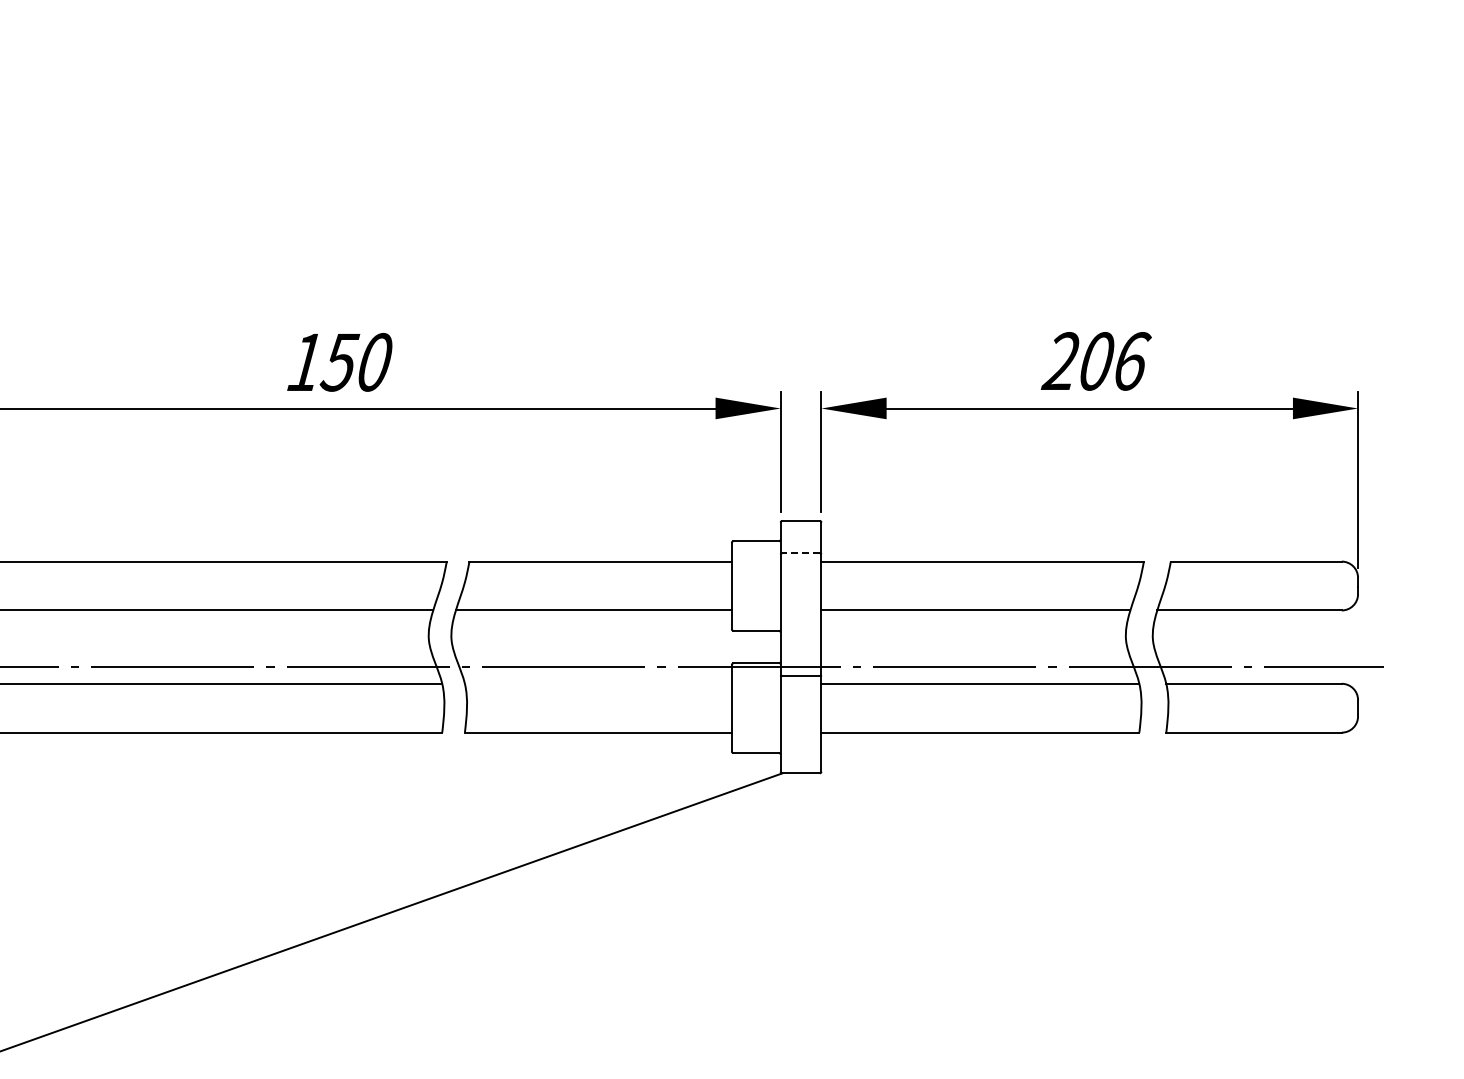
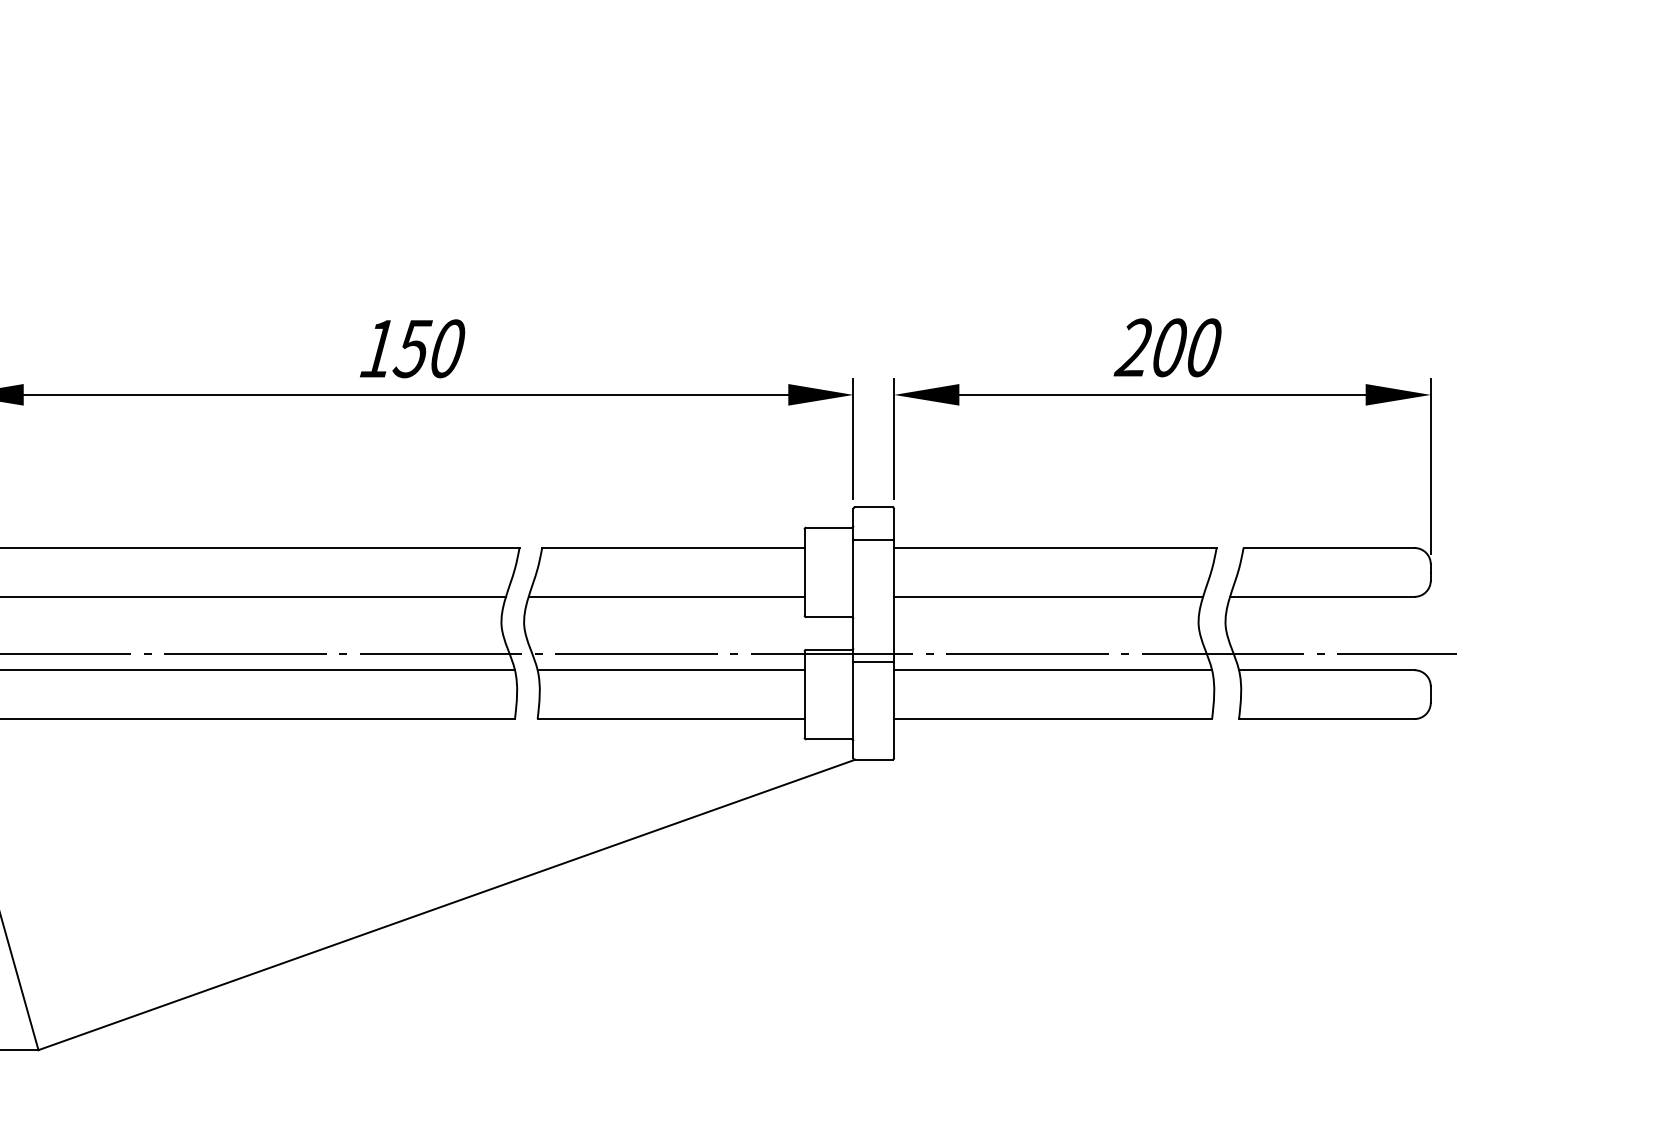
text: (1133, 361) -> (1206, 347), 206 -> 200
line: (800, 553) -> (873, 539), dashed -> solid
line: (597, 684) -> (670, 670), added

